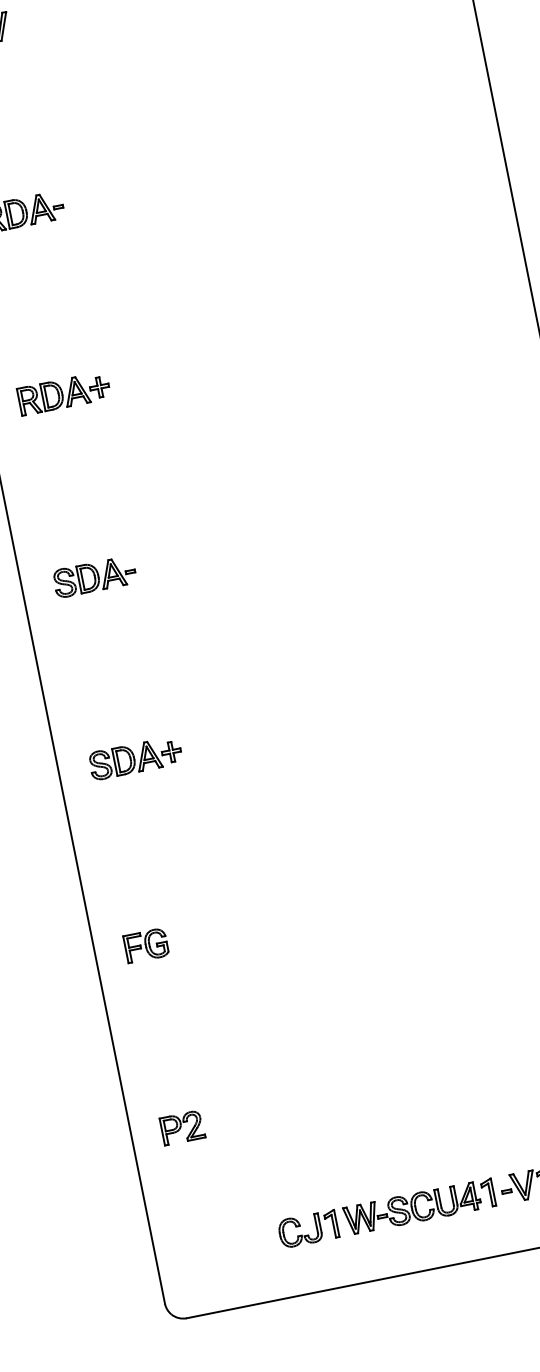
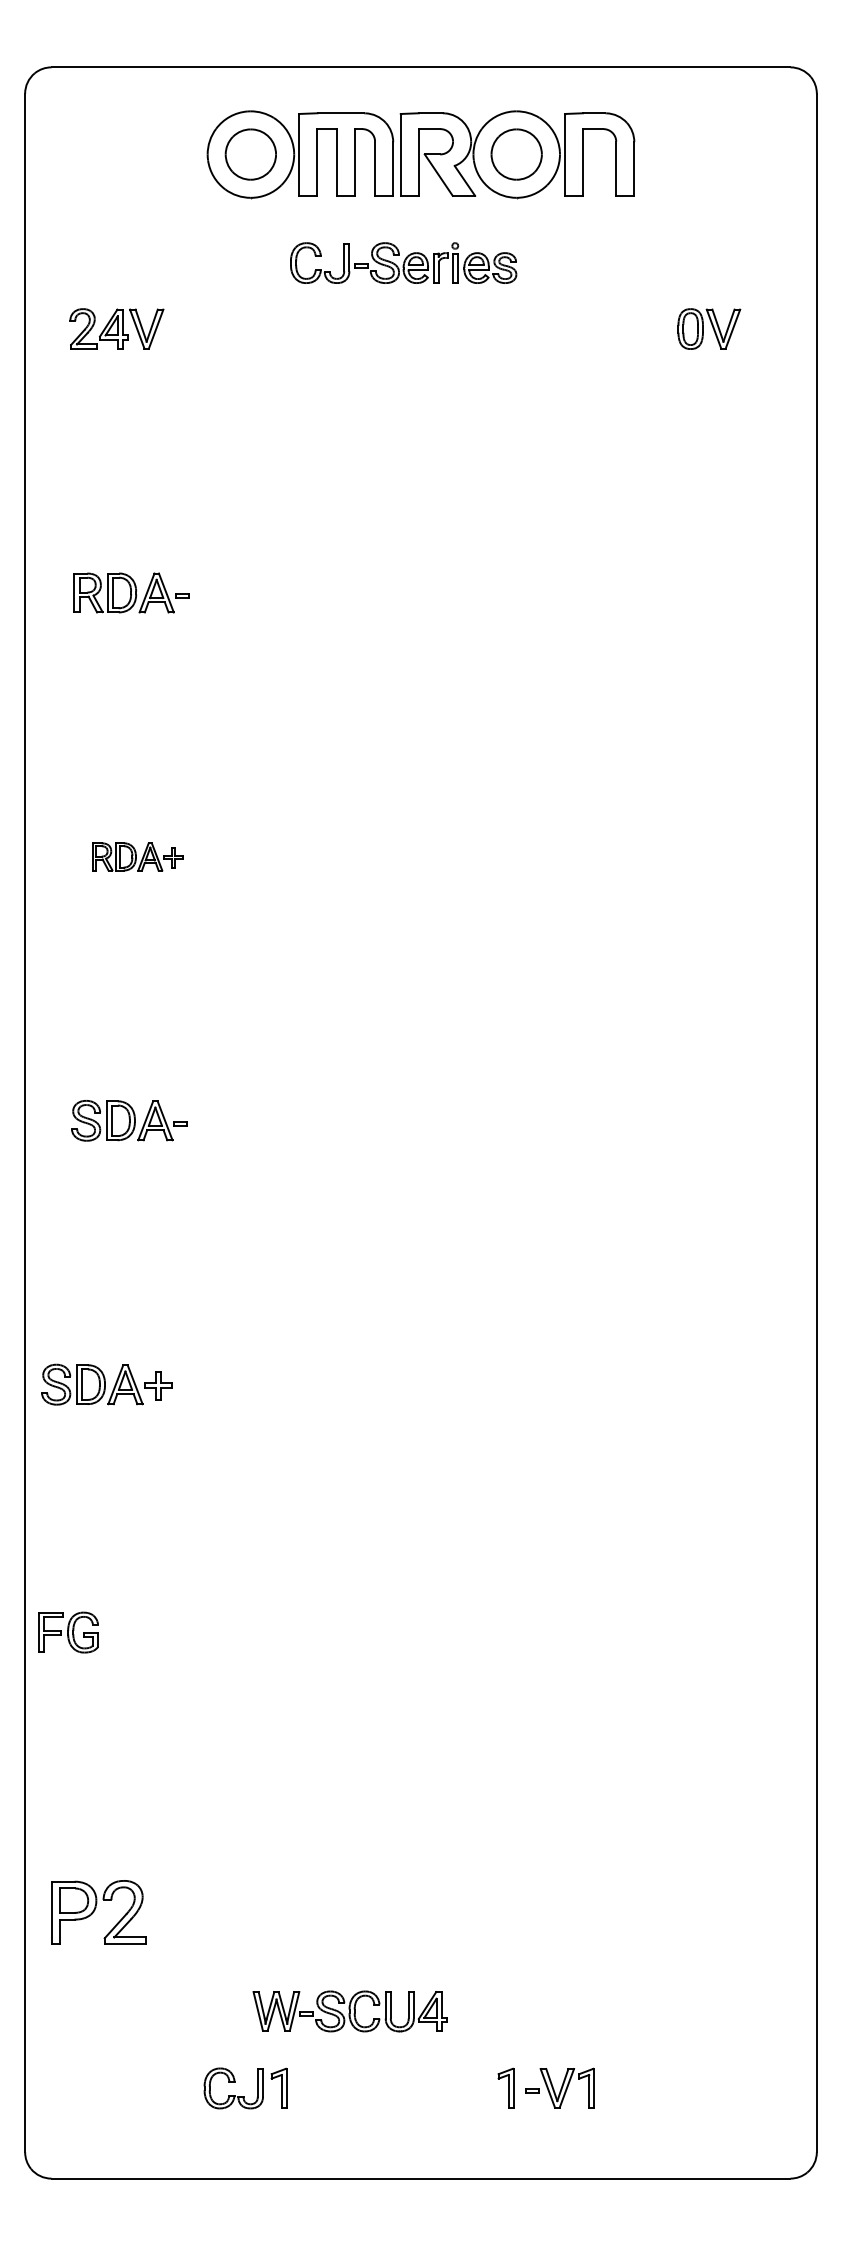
part: (63, 393) -> (137, 856), size x0.7
part: (135, 758) -> (106, 1384), moved
part: (146, 945) -> (68, 1632), moved
part: (182, 1127) -> (98, 1911), size x1.6
part: (411, 1208) -> (349, 2011), moved

